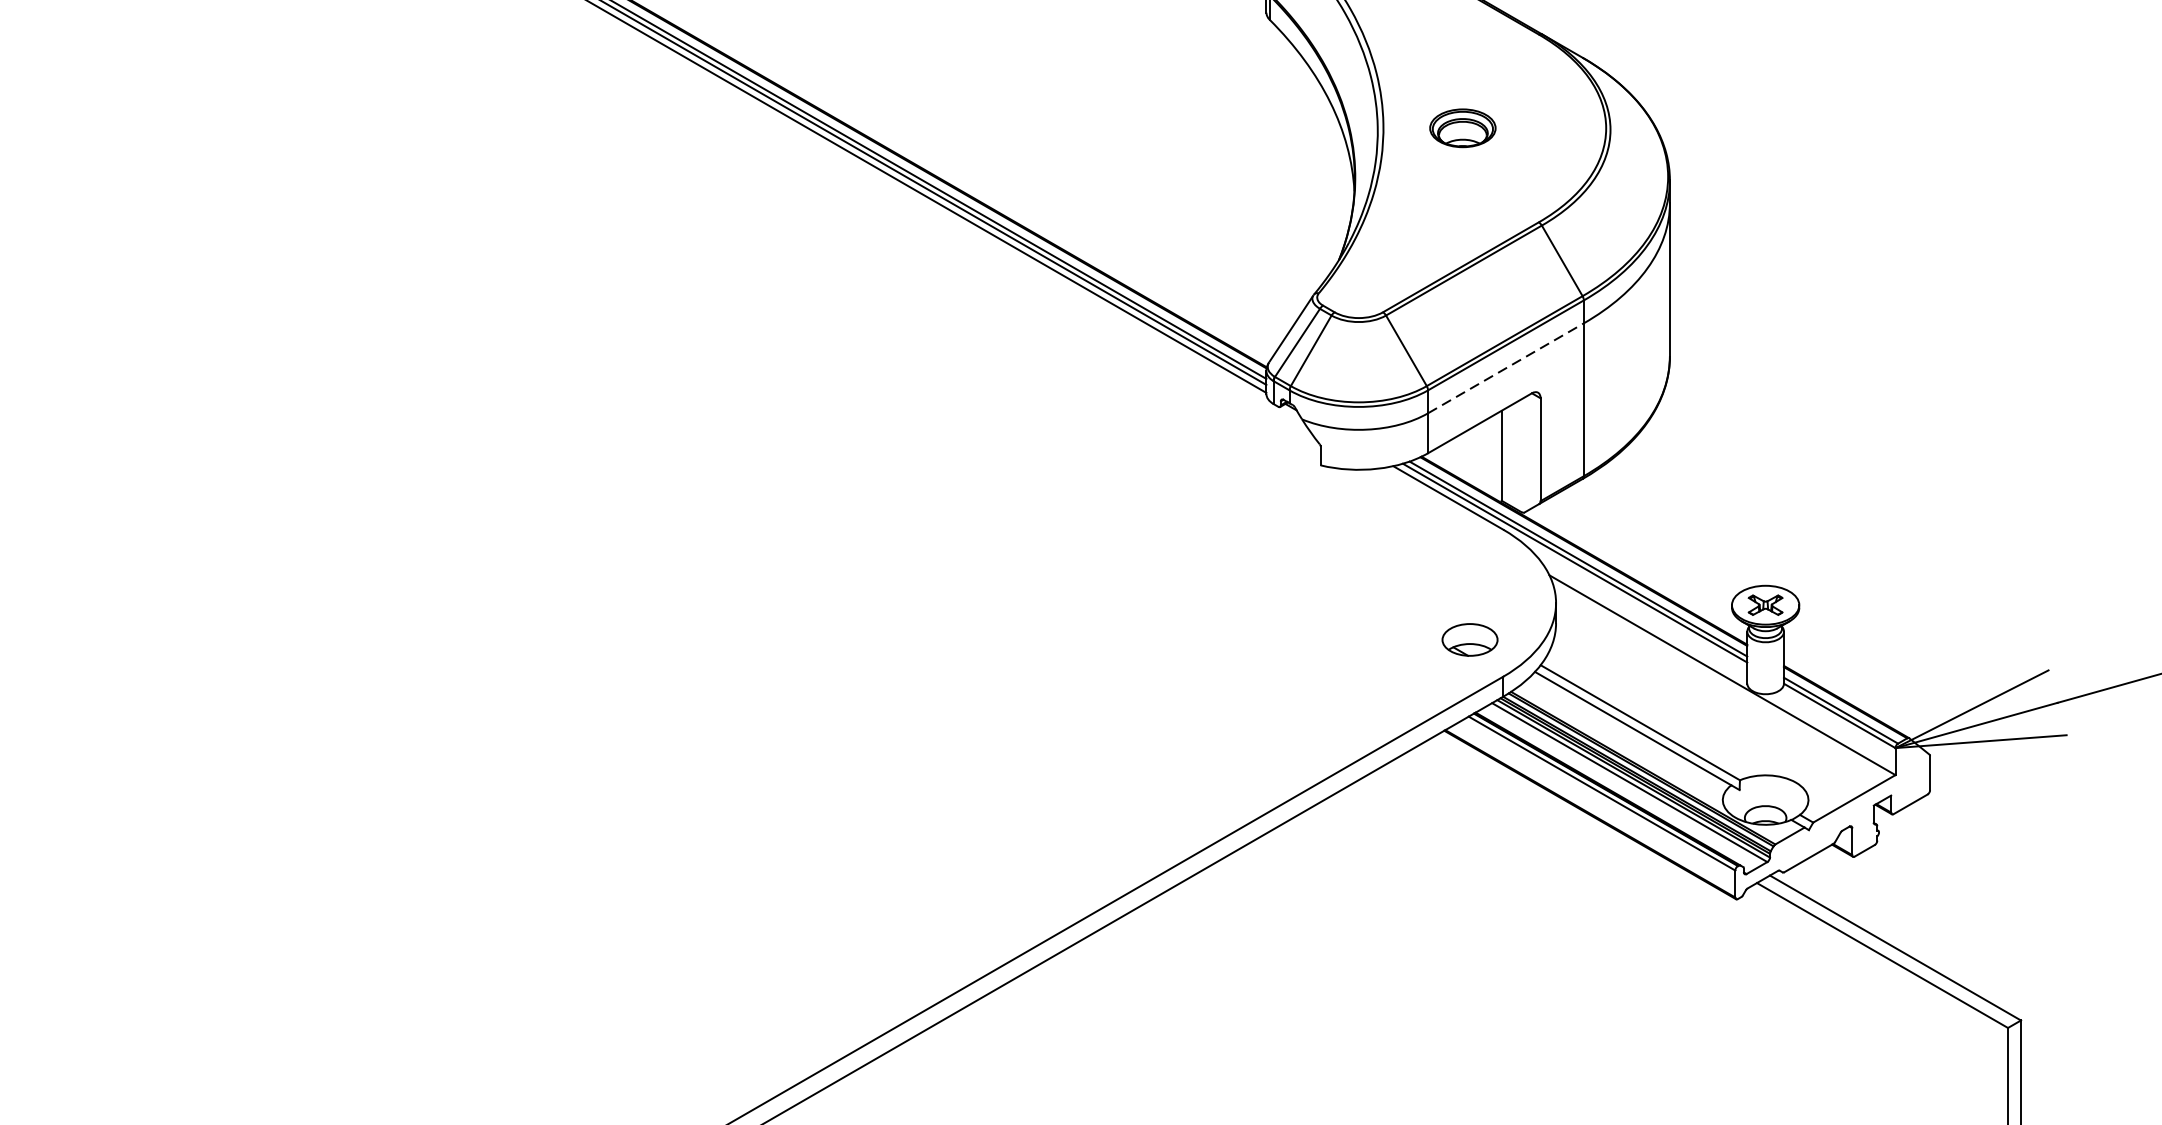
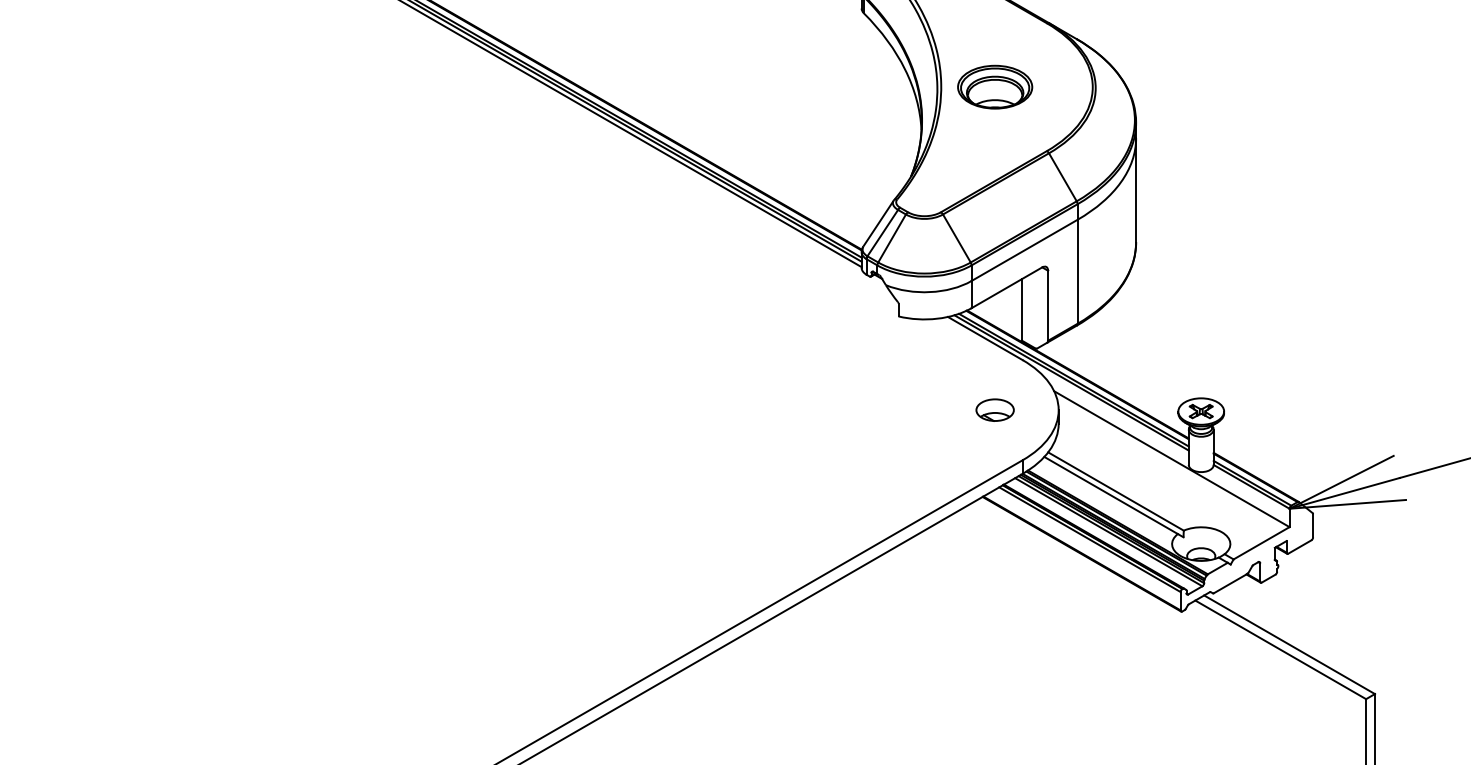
part: (1463, 127) -> (995, 86), size x1.67
line: (1507, 368) -> (1025, 250), dashed -> solid
part: (1469, 638) -> (994, 409), moved

